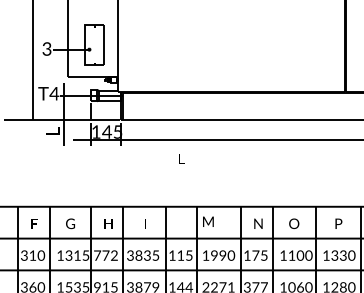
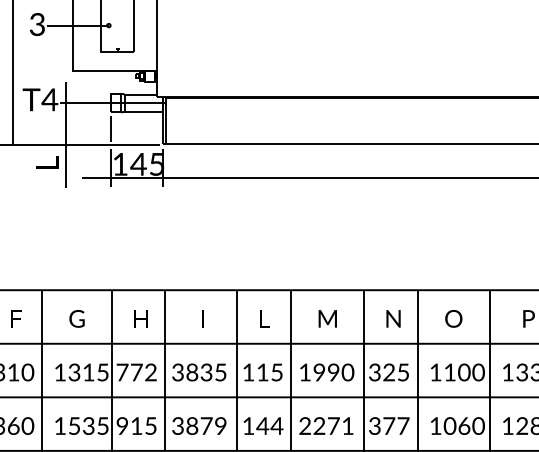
text: (181, 158) -> (263, 318), moved
text: (208, 221) -> (327, 318), moved
text: (251, 255) -> (381, 372), 175 -> 325

